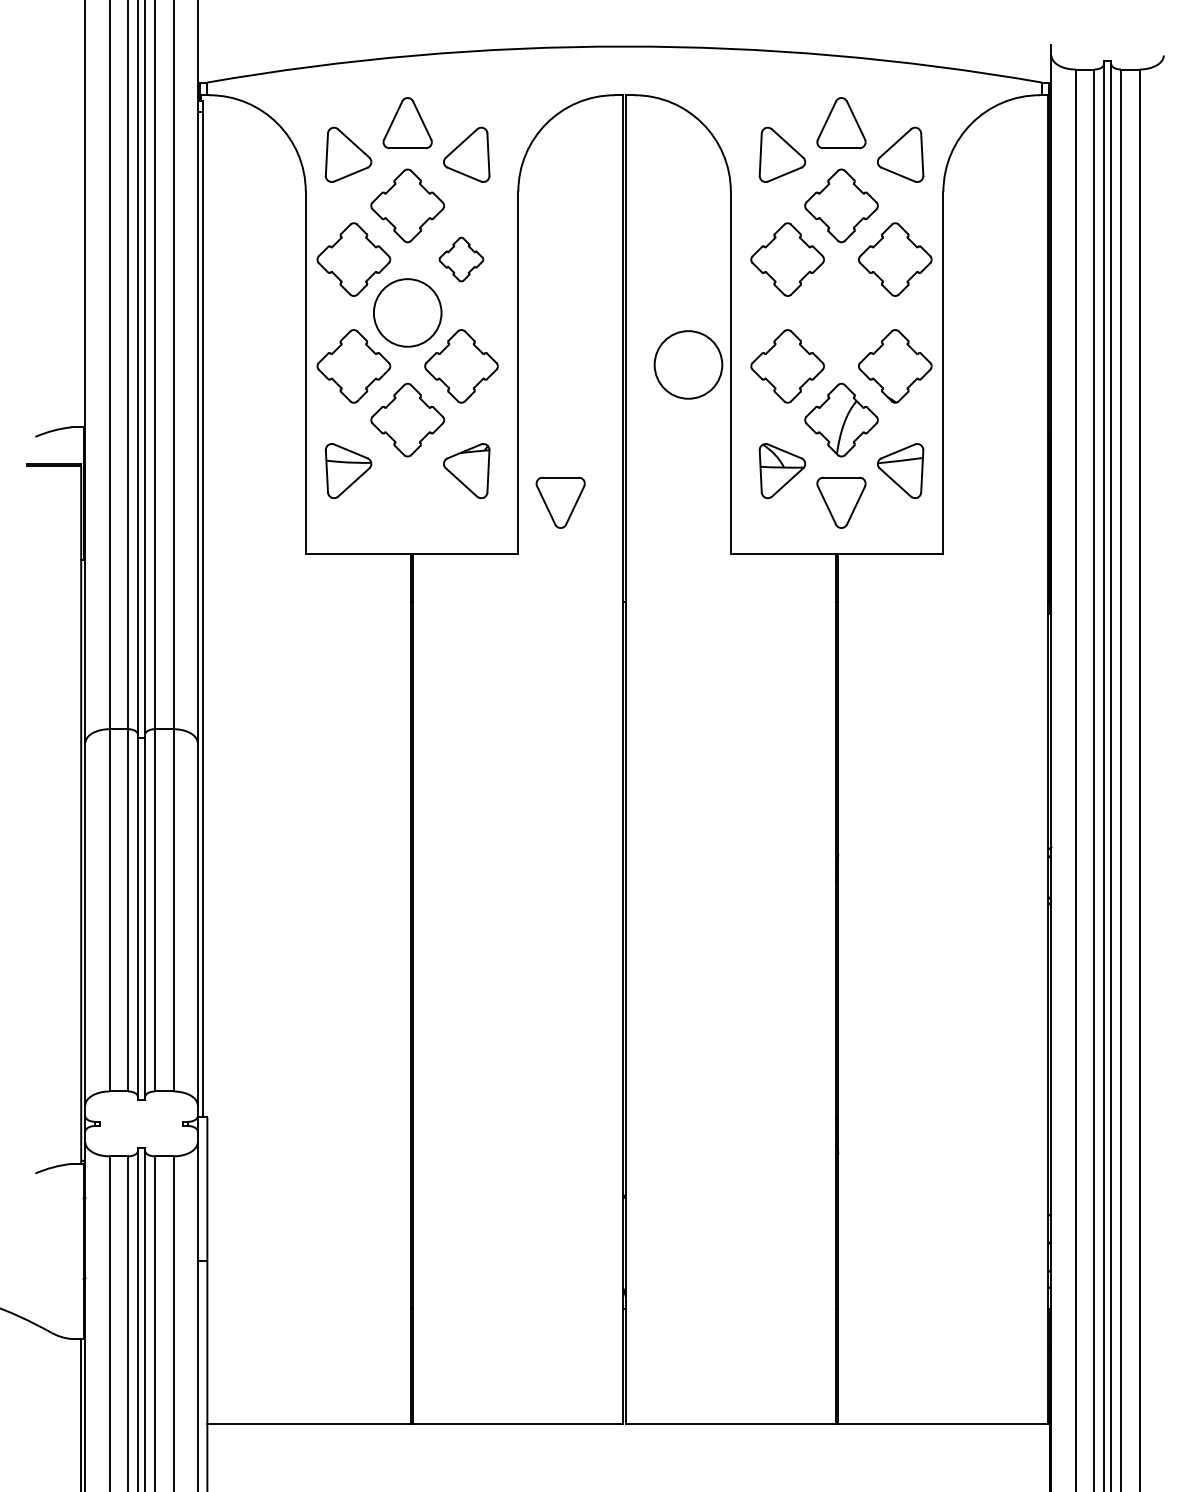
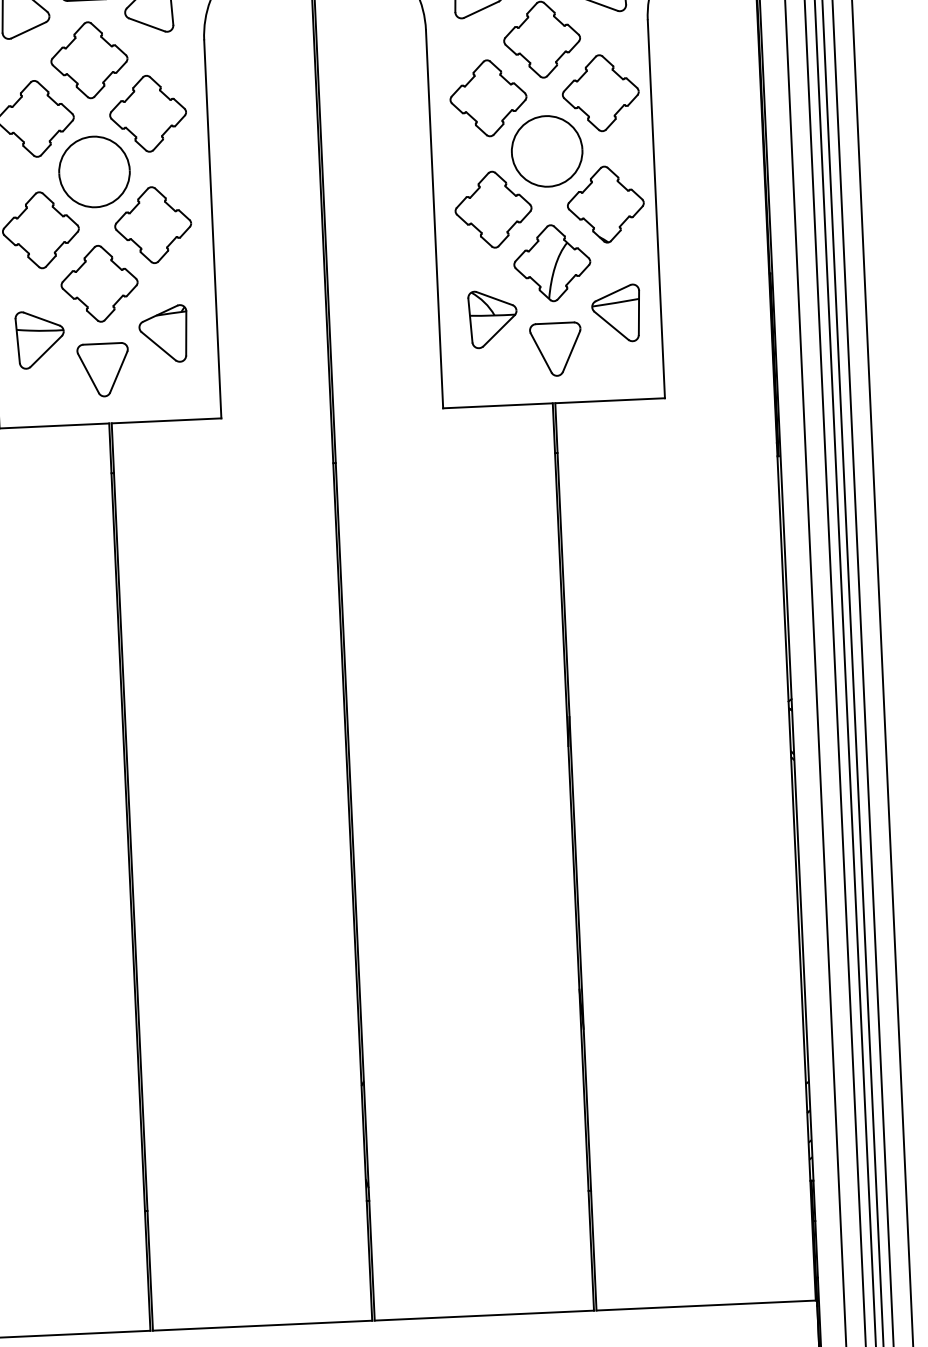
part: (461, 259) -> (148, 113), size x1.67
part: (688, 364) -> (547, 150), moved
part: (560, 502) -> (103, 369), moved

